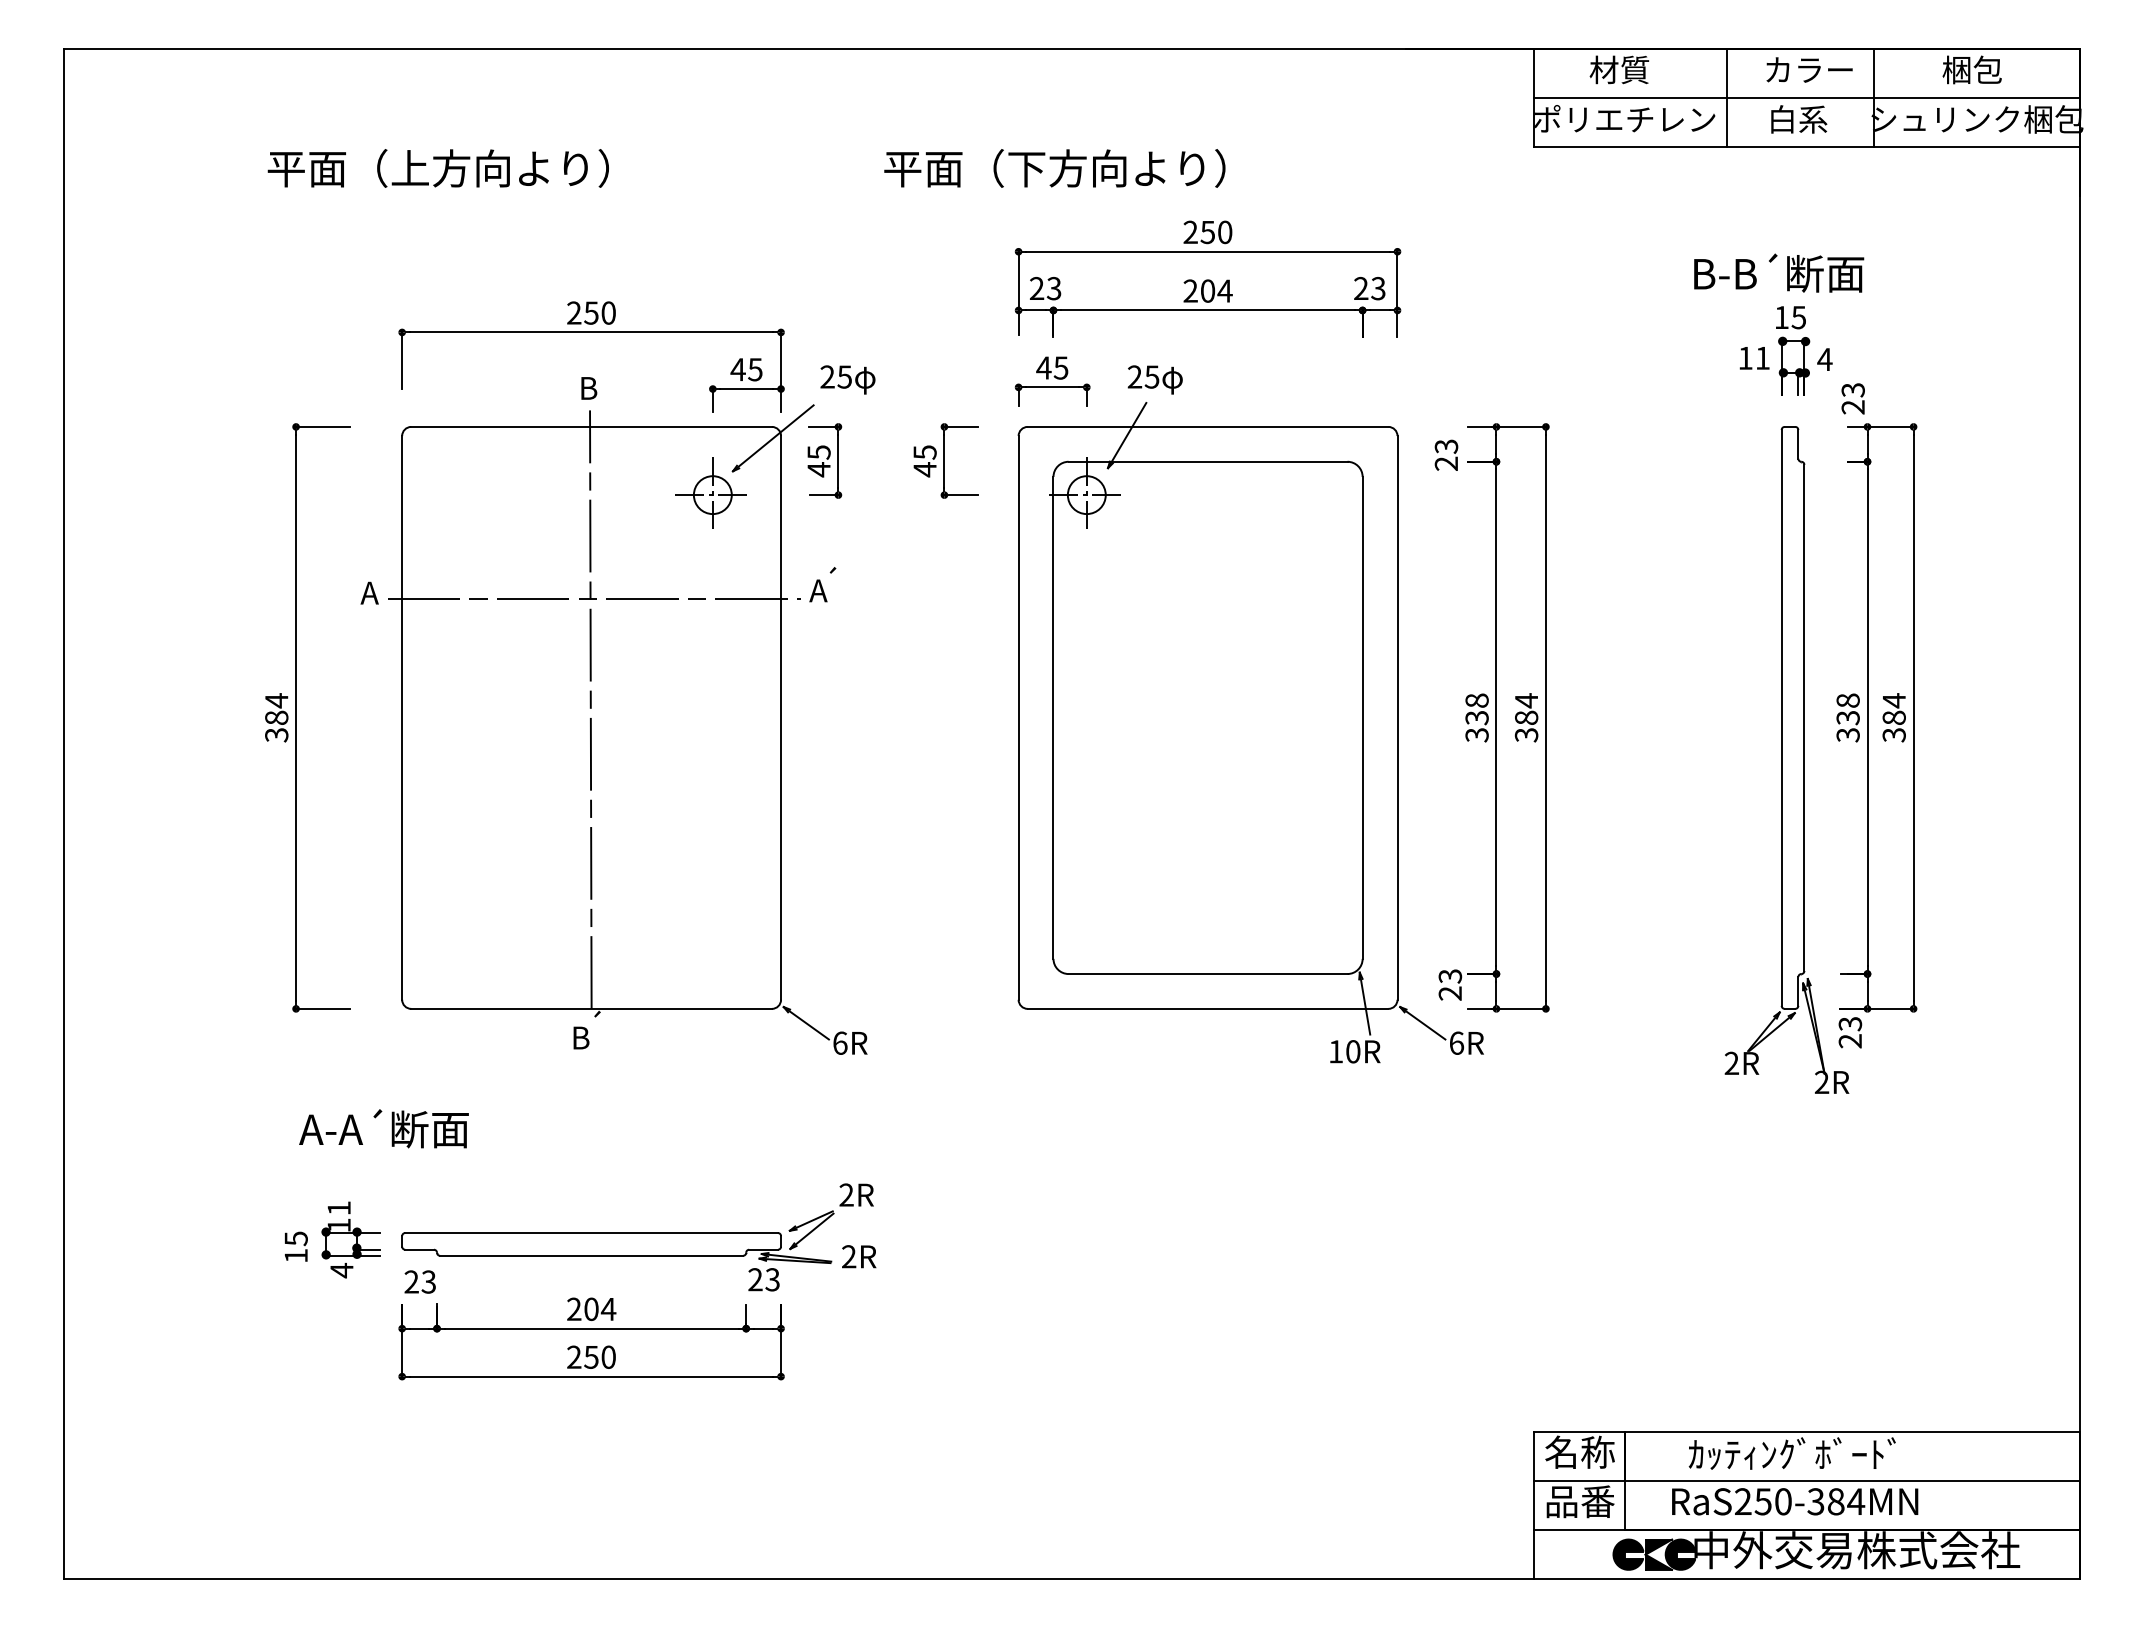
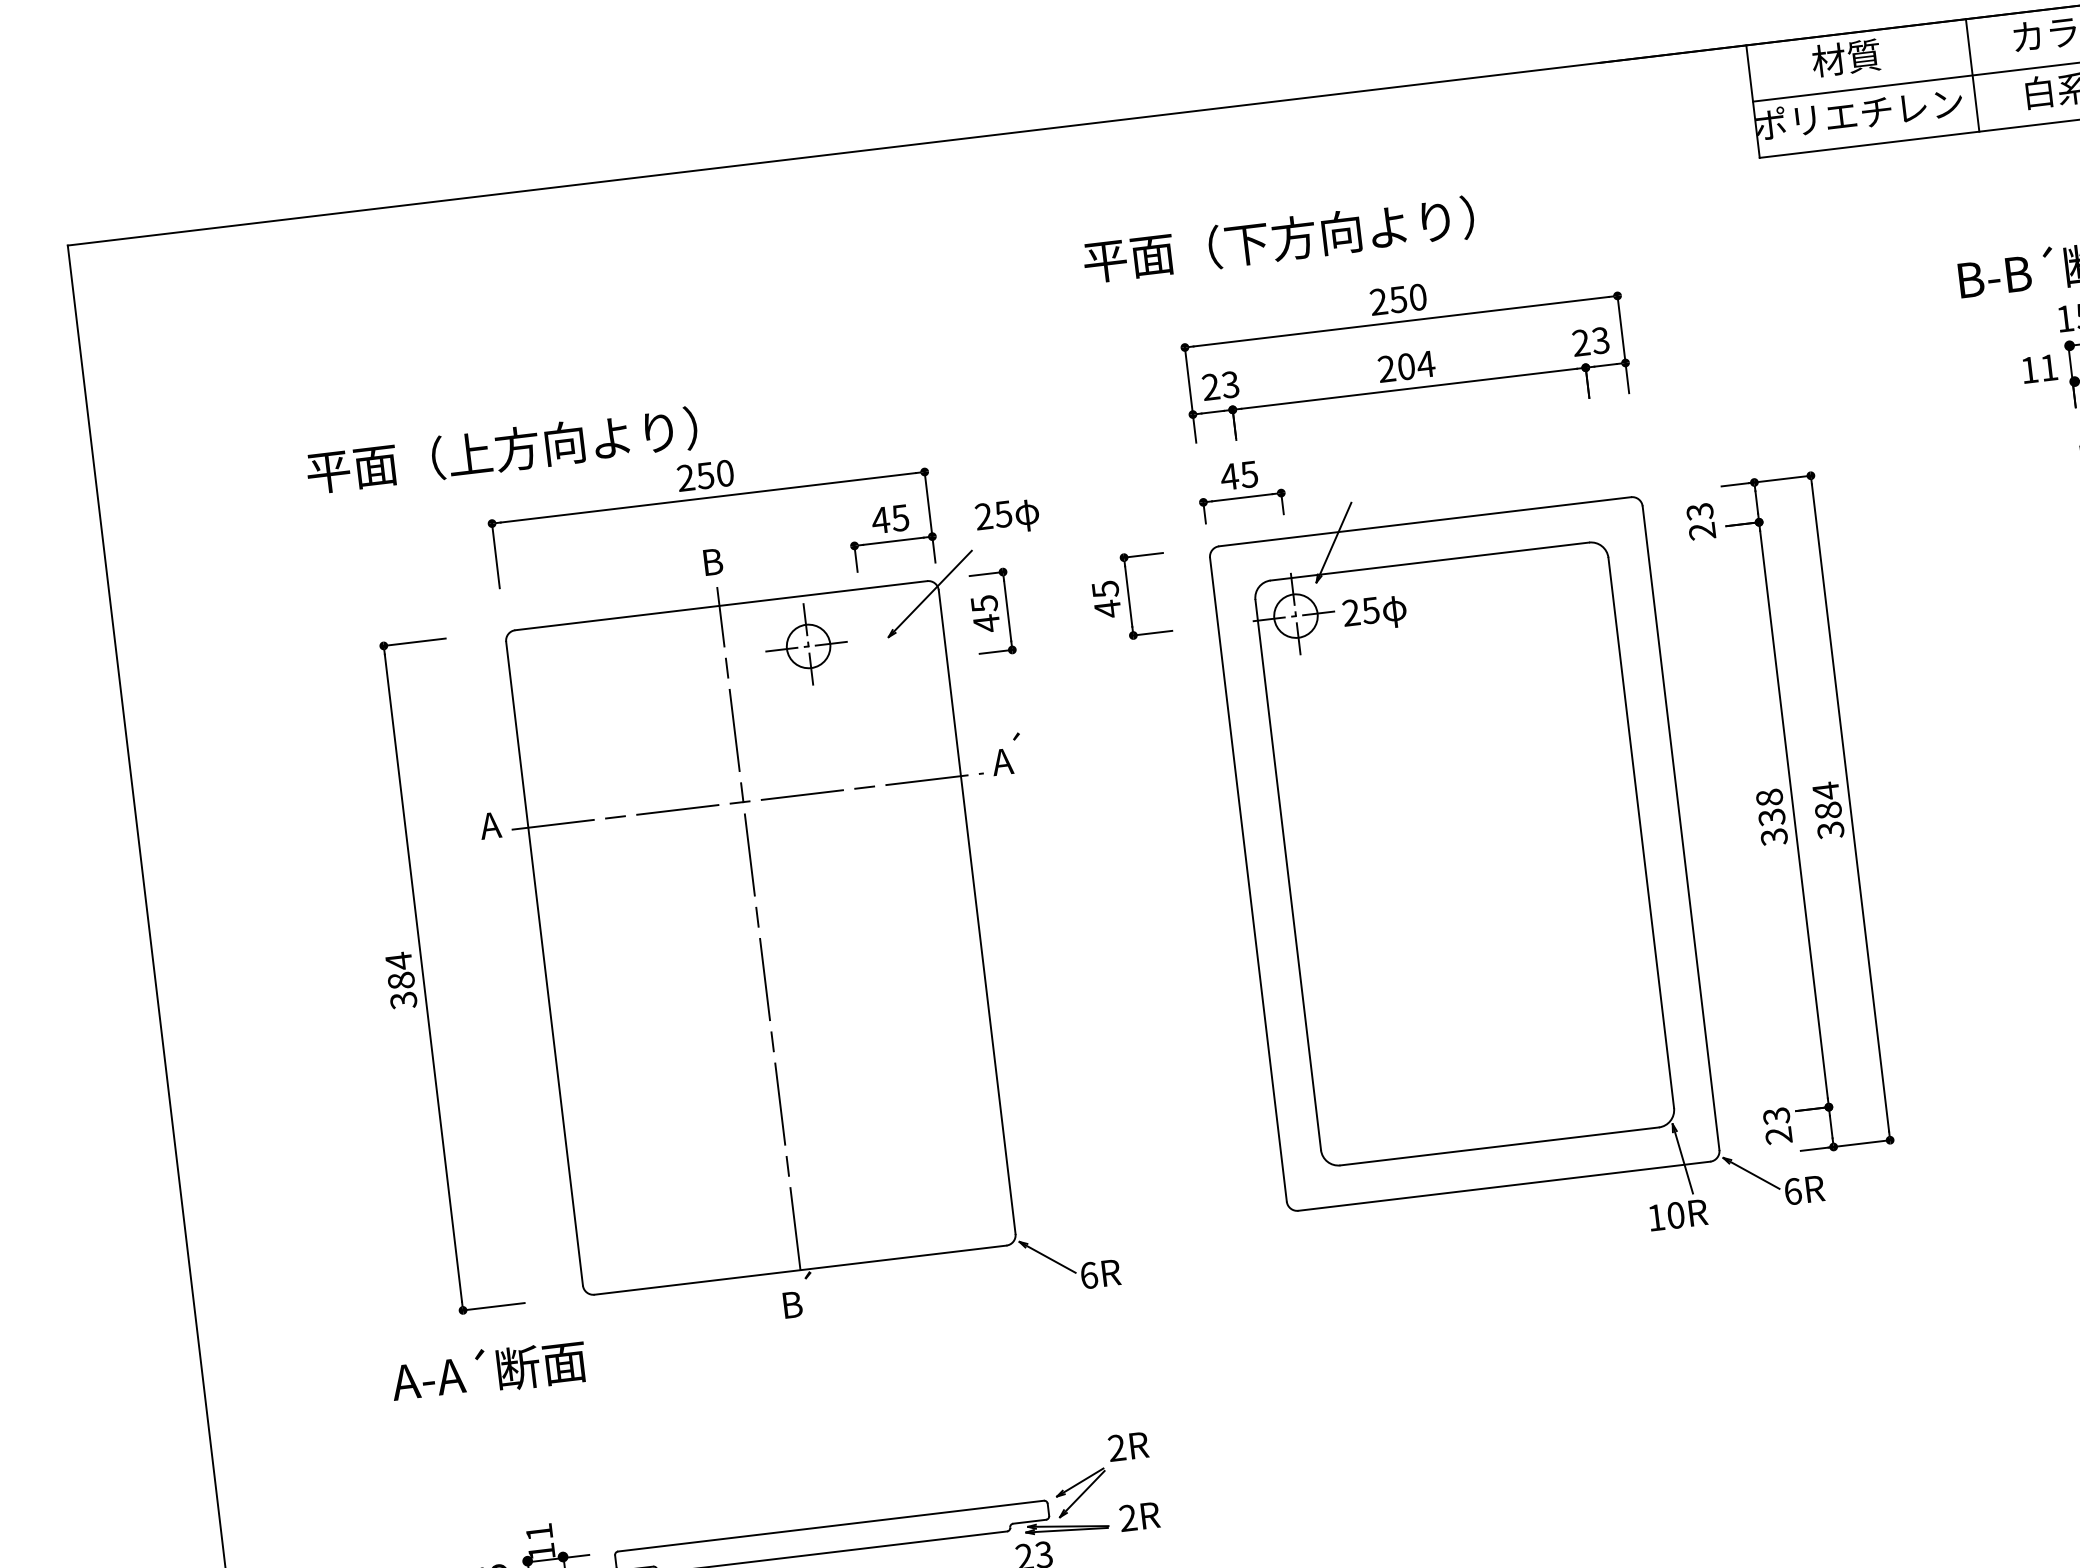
text: (437, 168) -> (501, 450), moved
text: (1054, 168) -> (1278, 239), moved
text: (1154, 379) -> (1373, 613), moved
part: (710, 492) -> (805, 643), moved
text: (383, 1128) -> (488, 1370), moved

